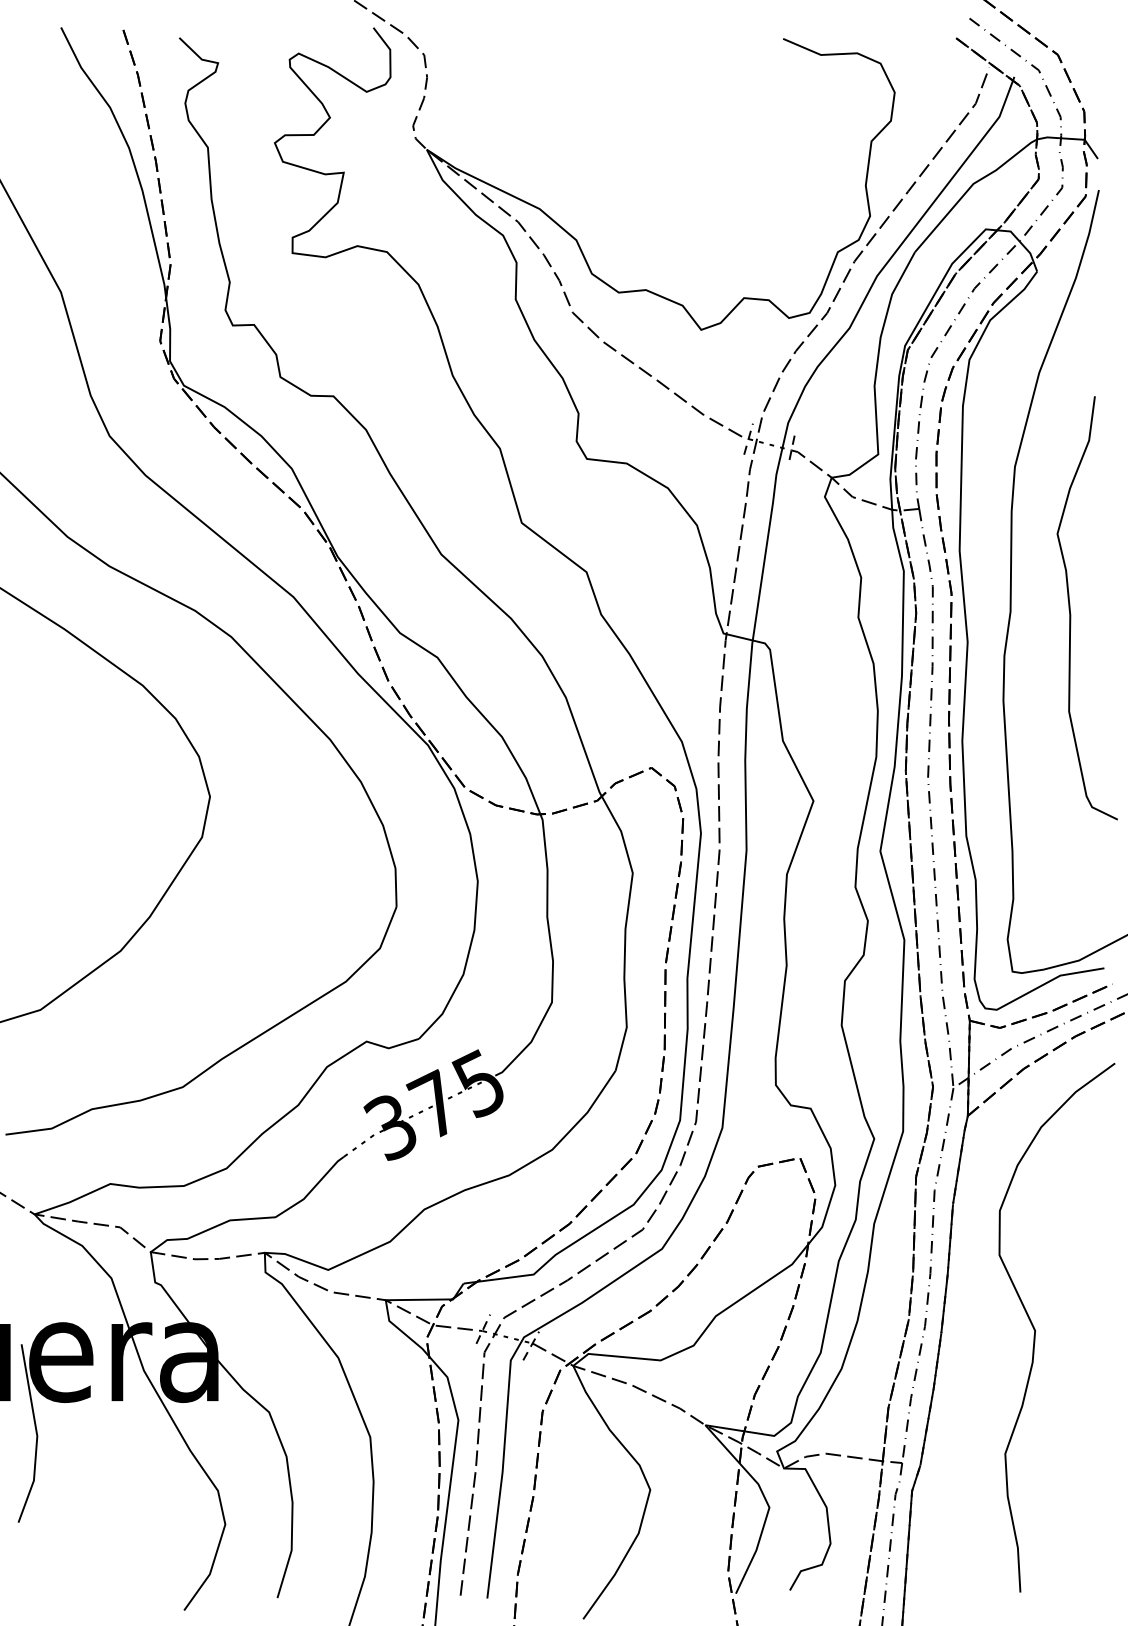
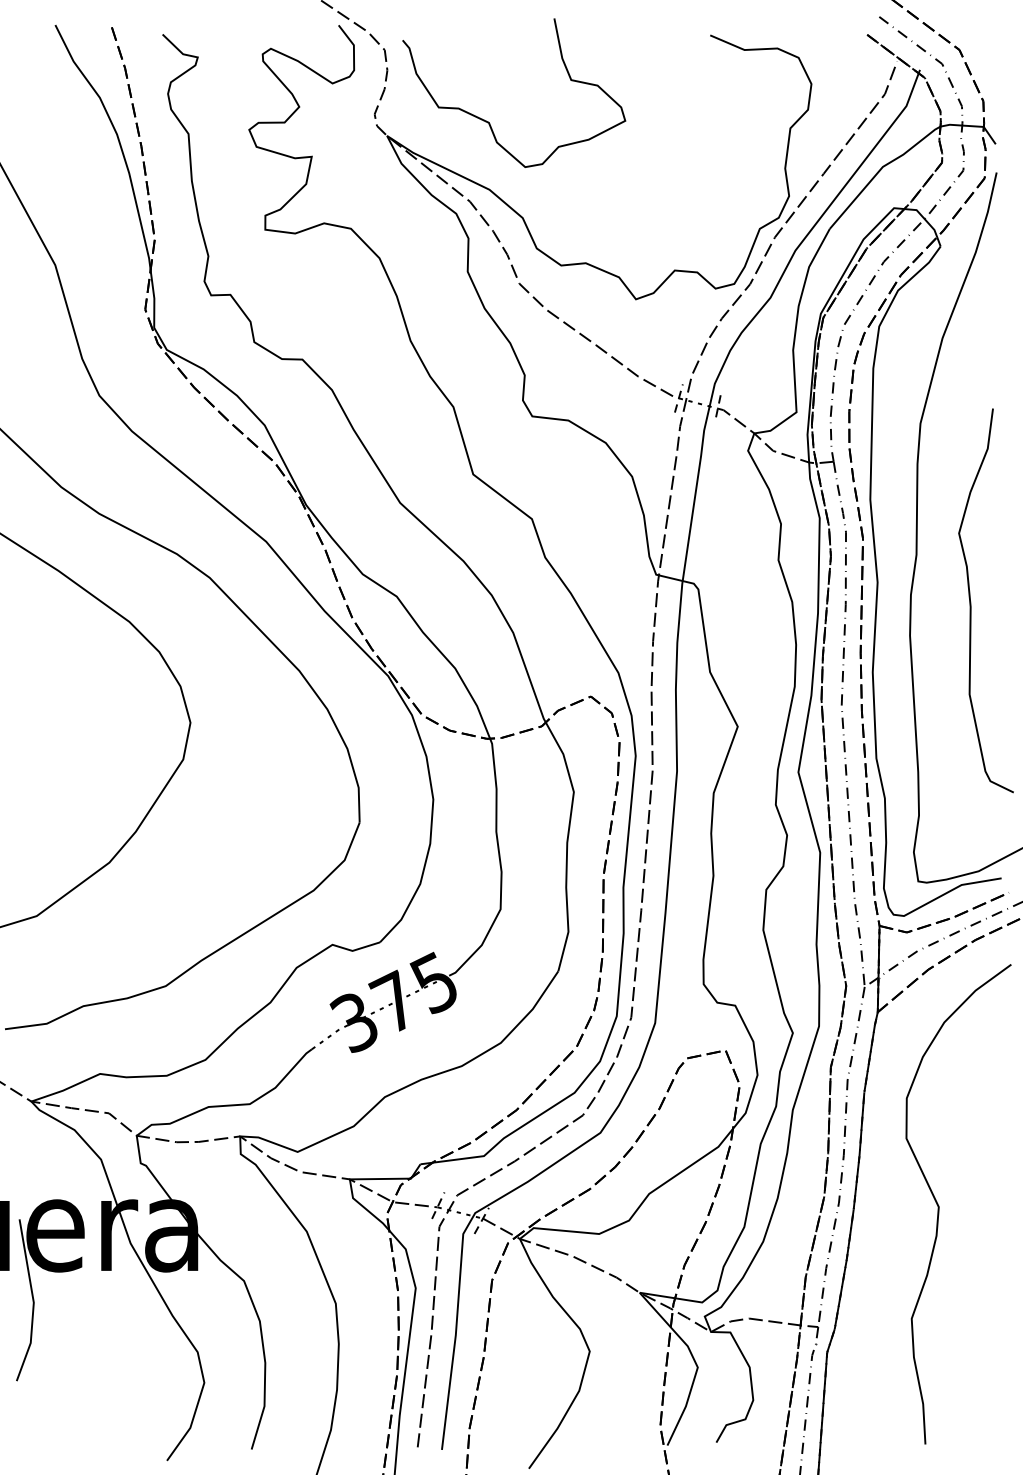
curve: (538, 133) -> (488, 121), added
curve: (1071, 609) -> (971, 601), moved

